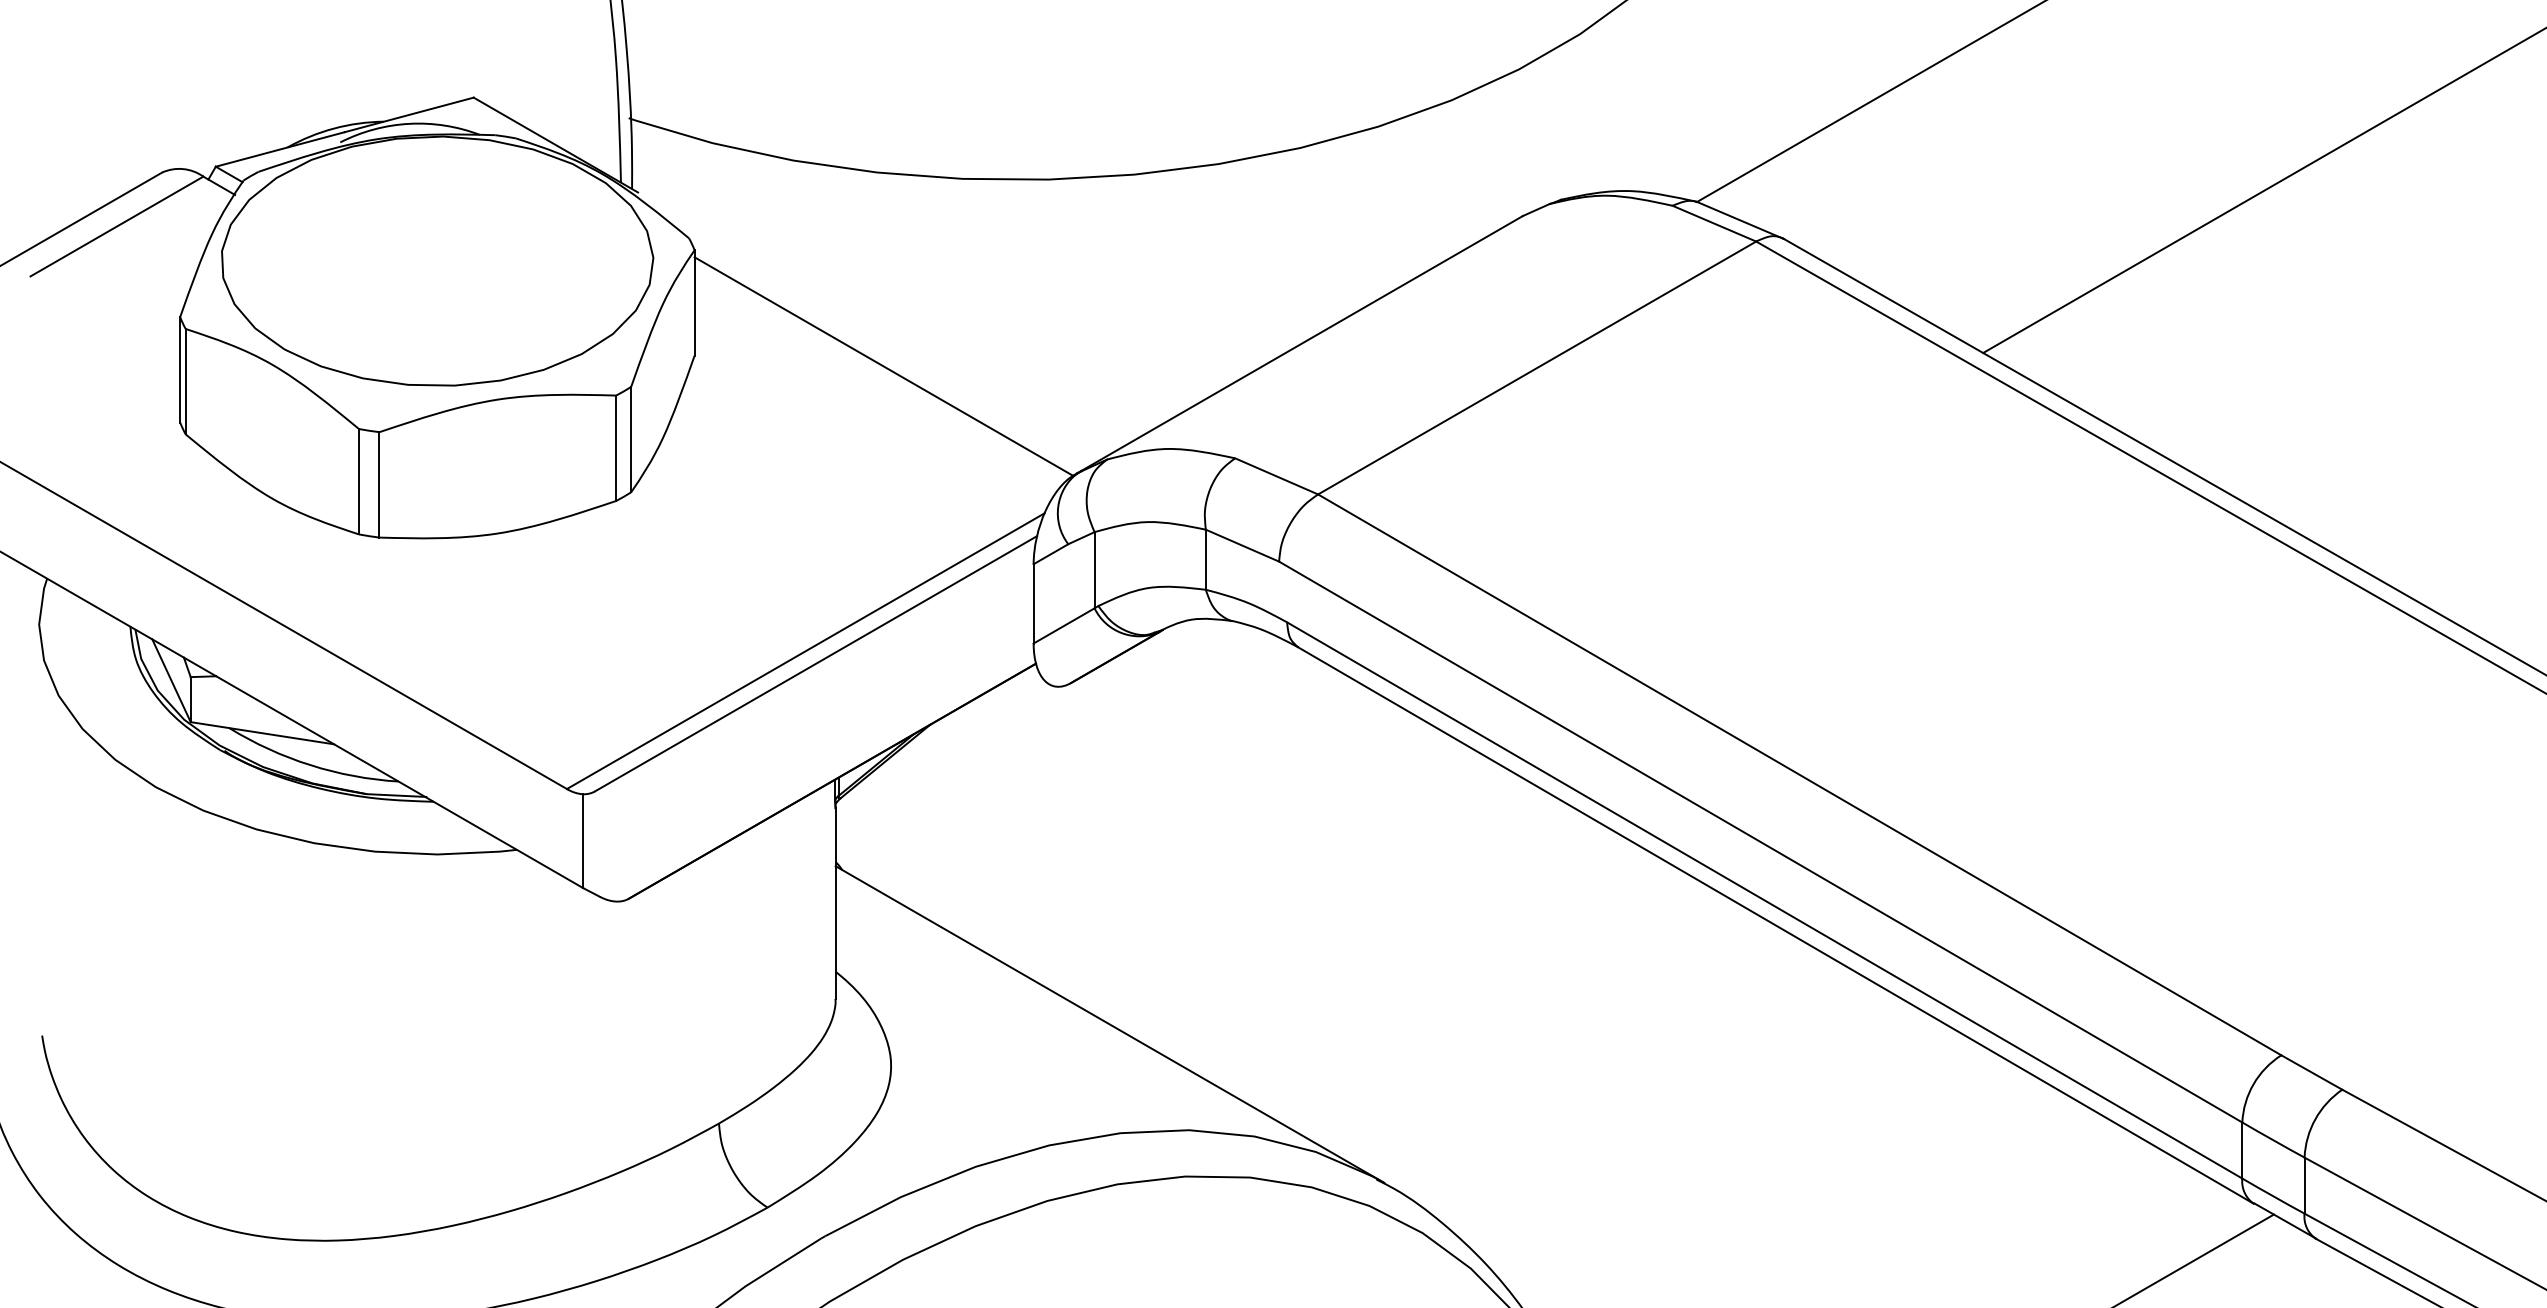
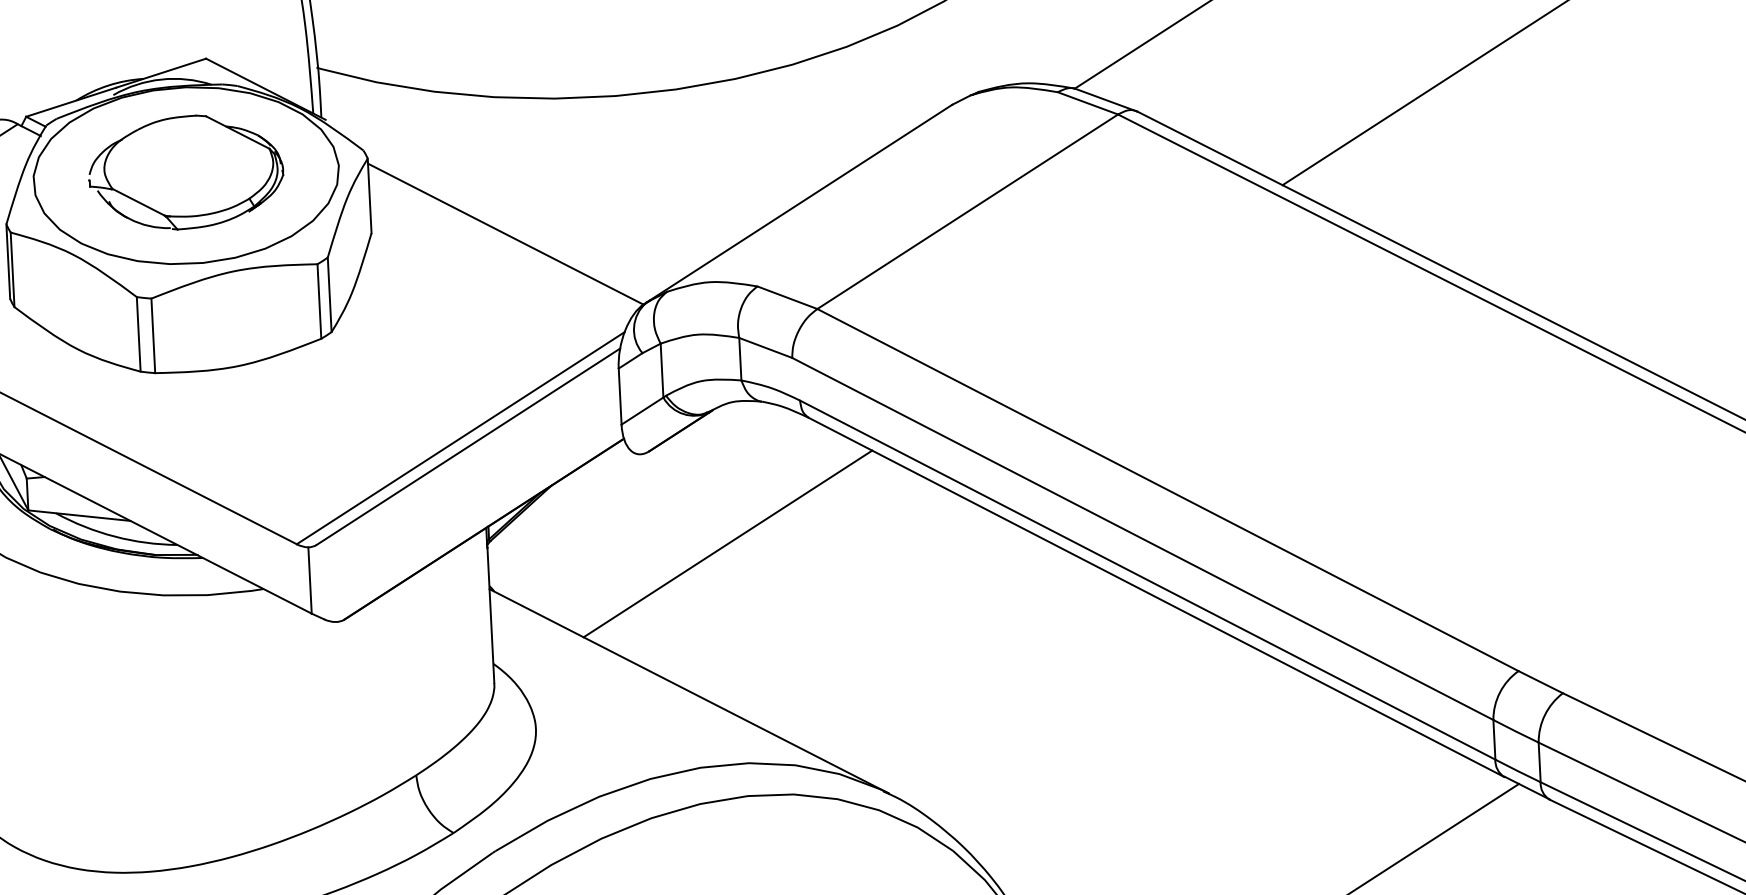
part: (437, 256) -> (186, 172), added
line: (1174, 819) -> (727, 544), added

